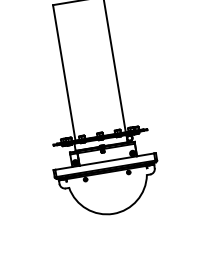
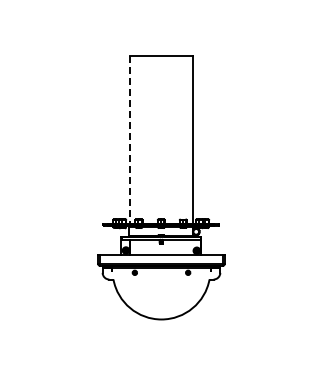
line: (64, 73) -> (130, 140), solid -> dashed

